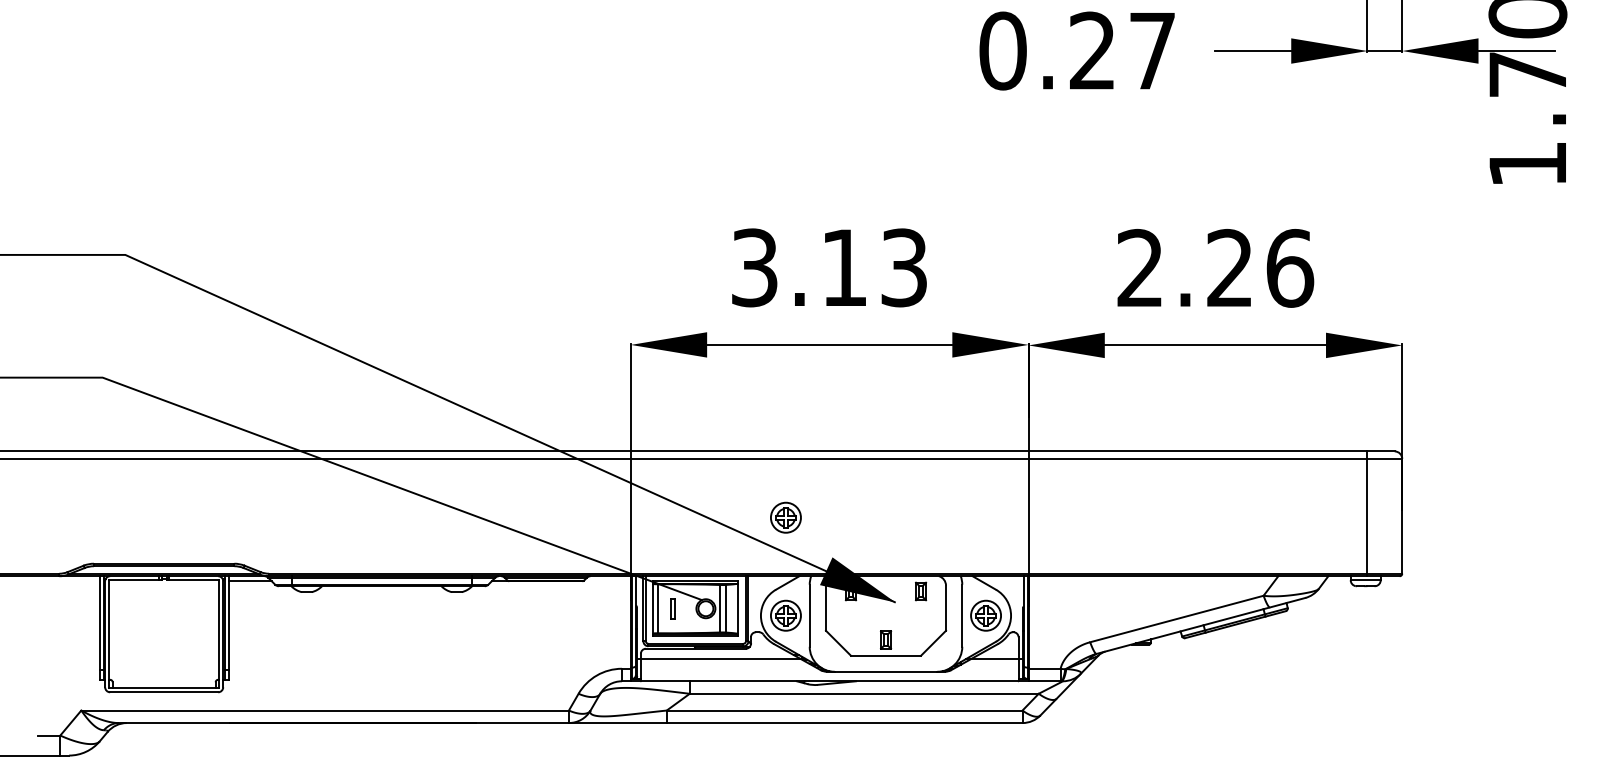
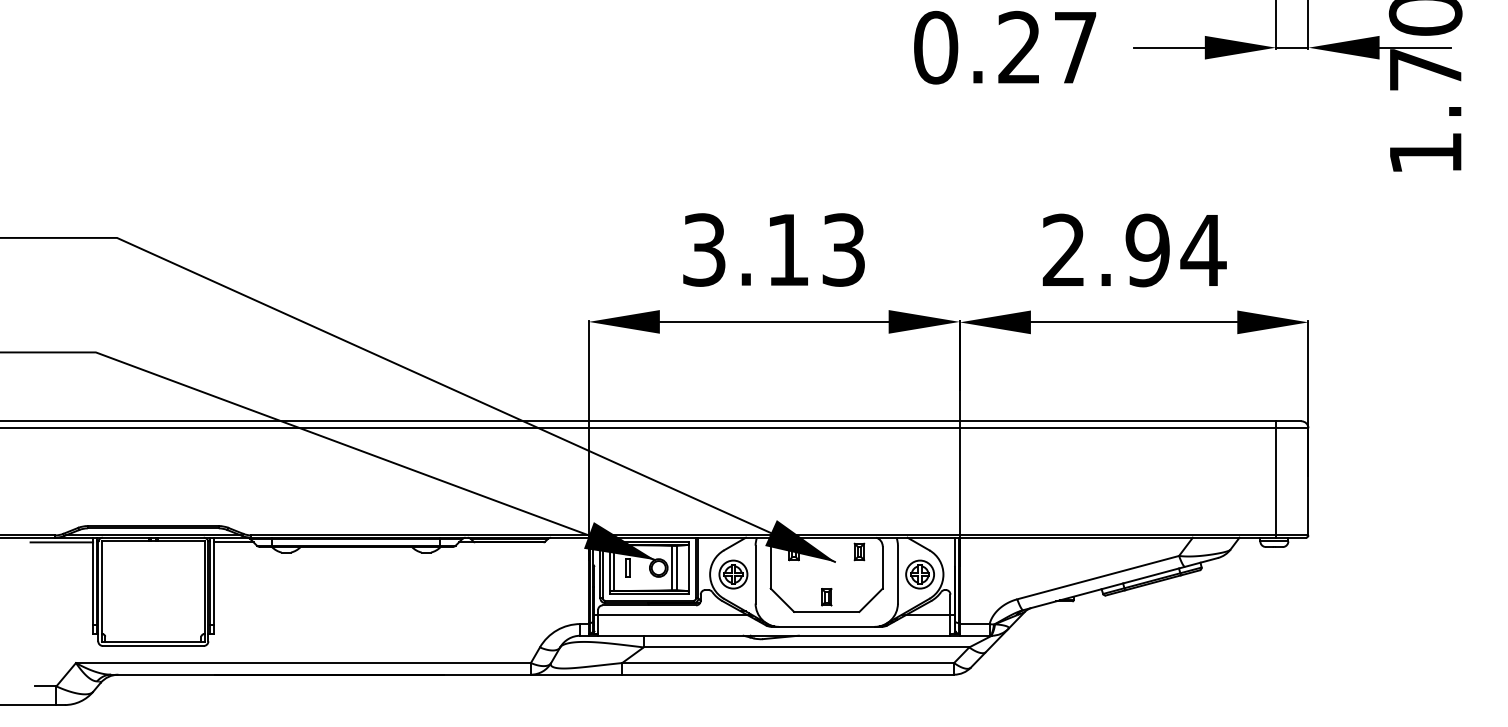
text: (1260, 267) -> (1176, 249), 2.26 -> 2.94
part: (785, 517) -> (733, 482), removed
fill: (663, 579) -> (619, 540), added
line: (65, 581) -> (61, 542), added

